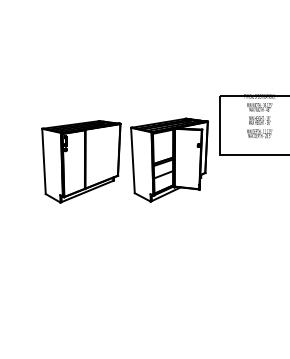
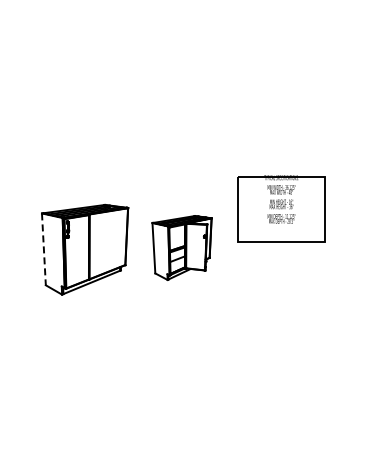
part: (168, 159) -> (181, 247), size x0.7
line: (43, 161) -> (43, 249), solid -> dashed

